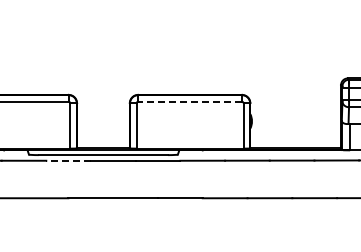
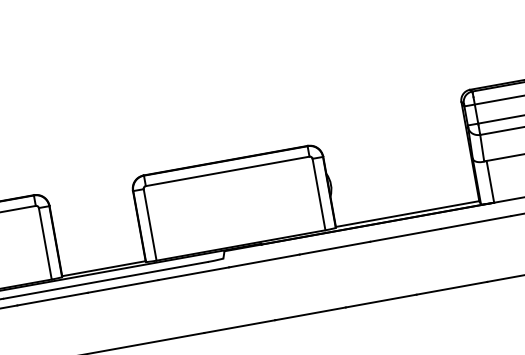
line: (190, 101) -> (228, 170), dashed -> solid
line: (68, 160) -> (52, 298), dashed -> solid

